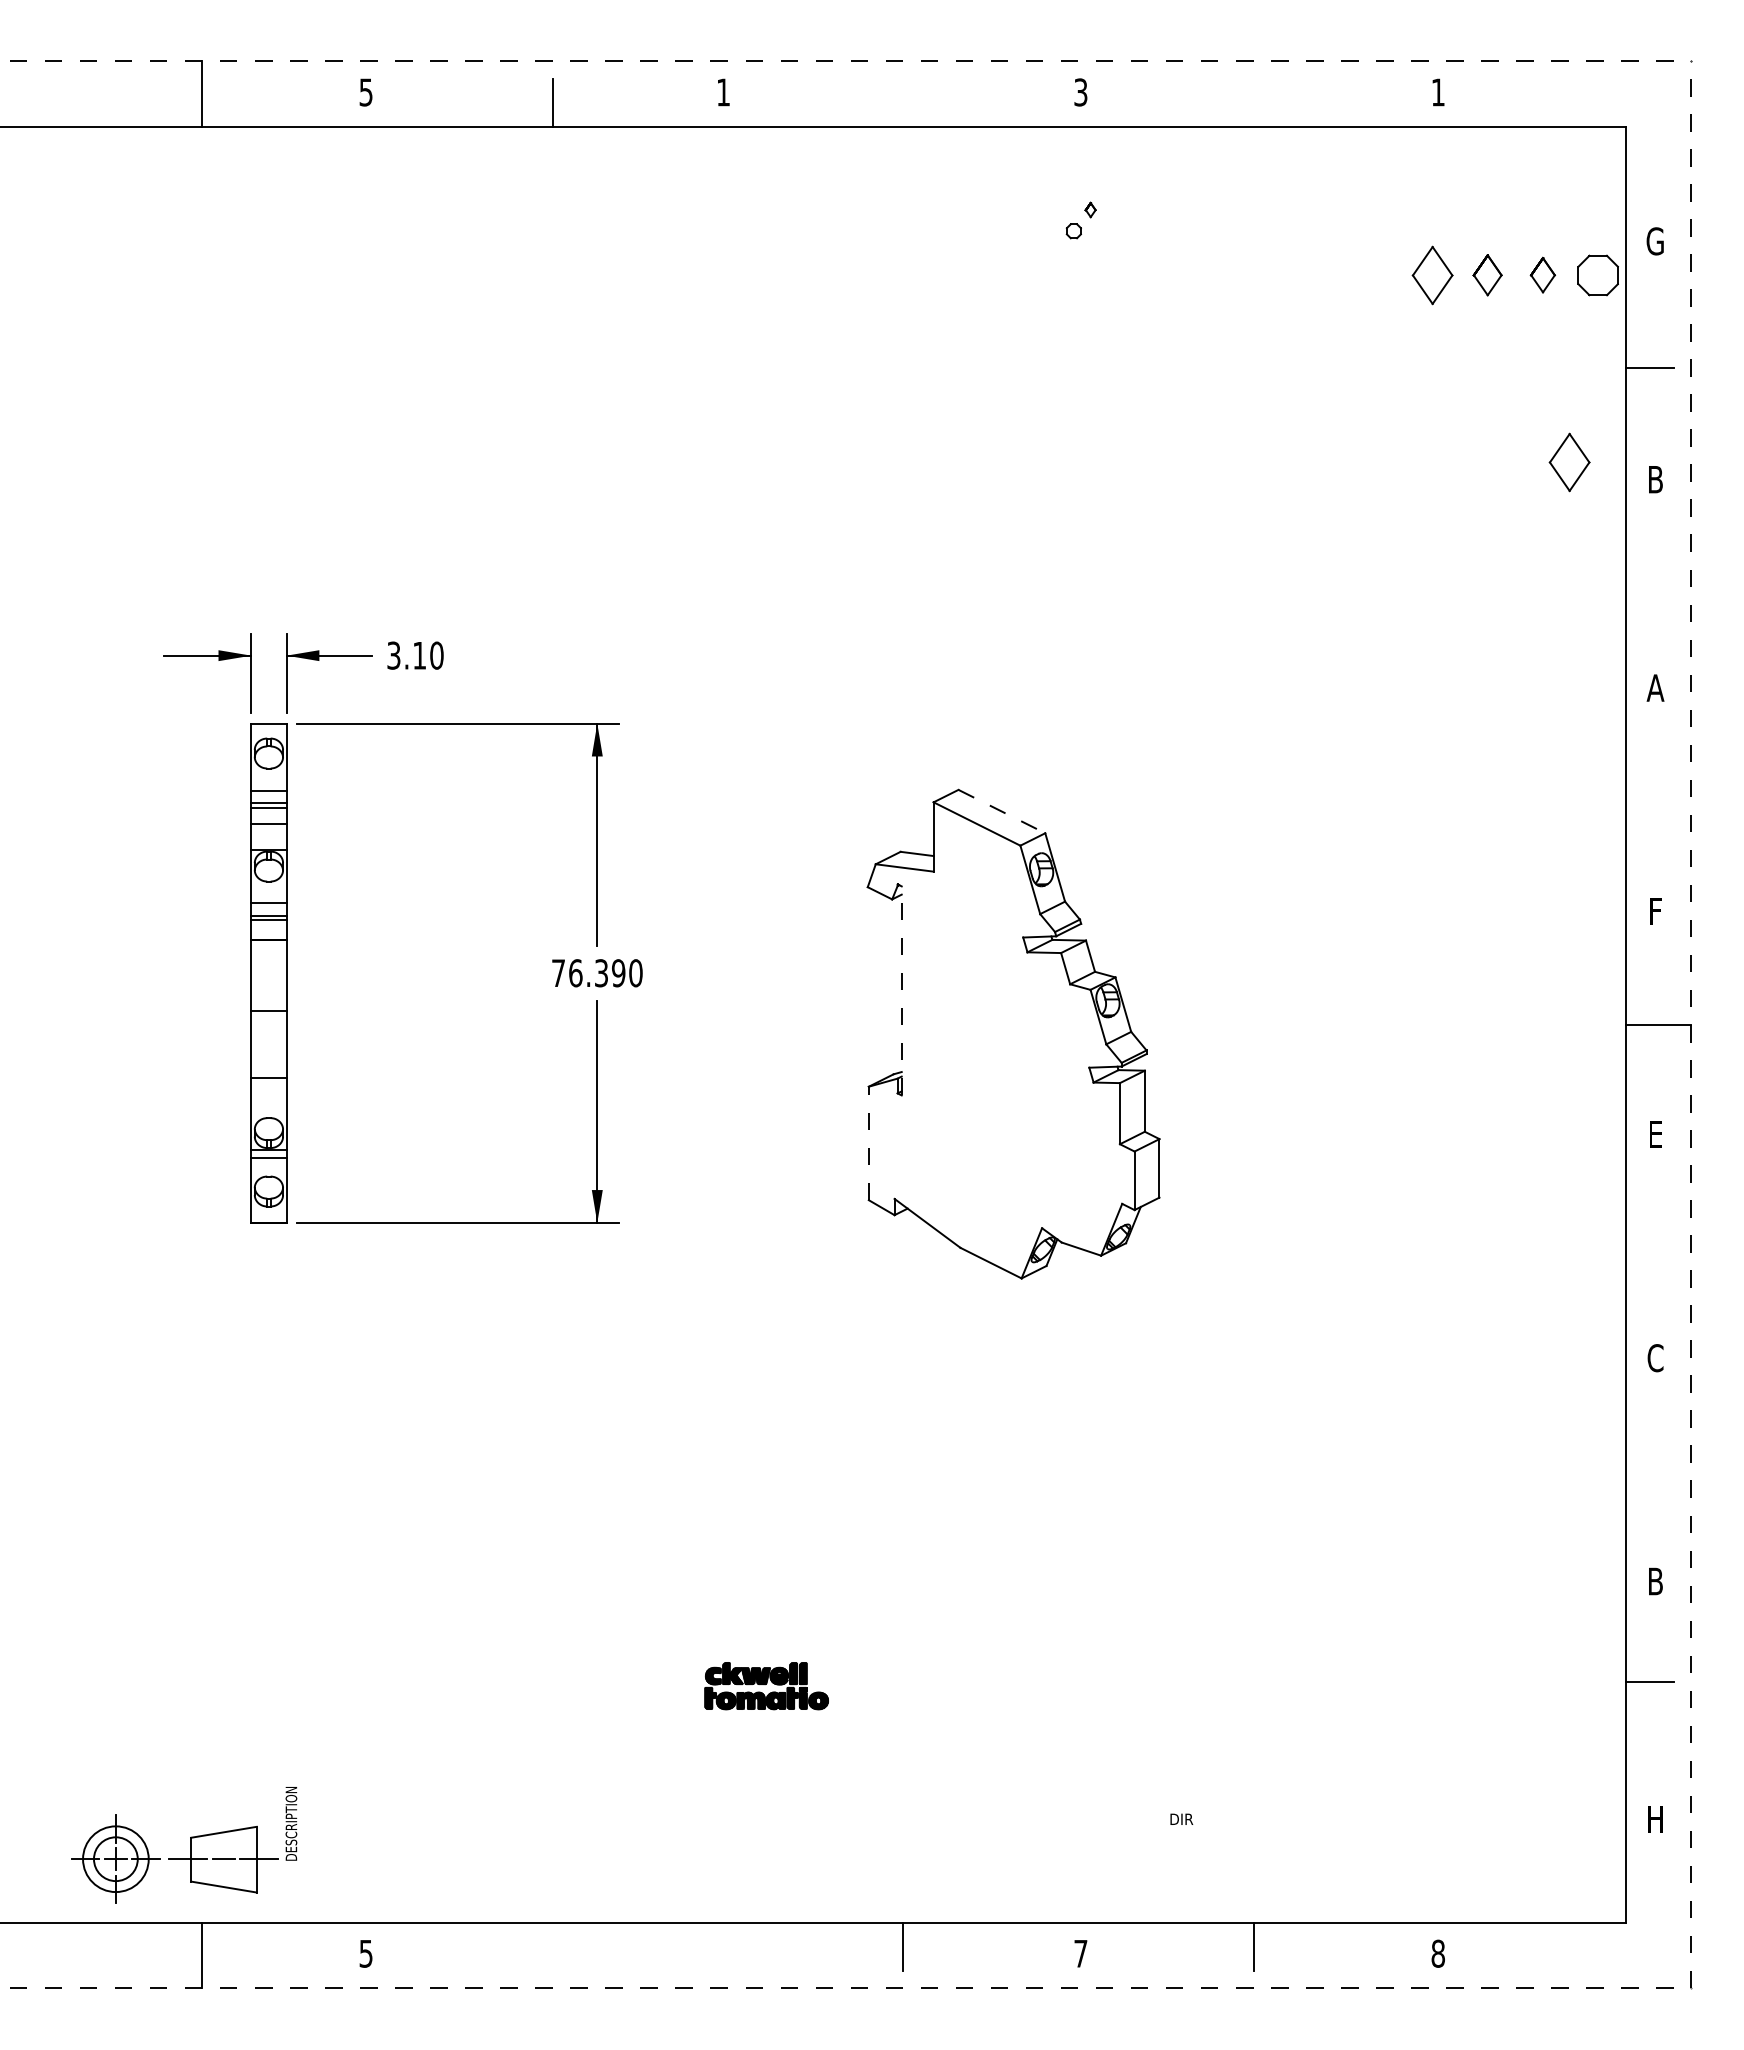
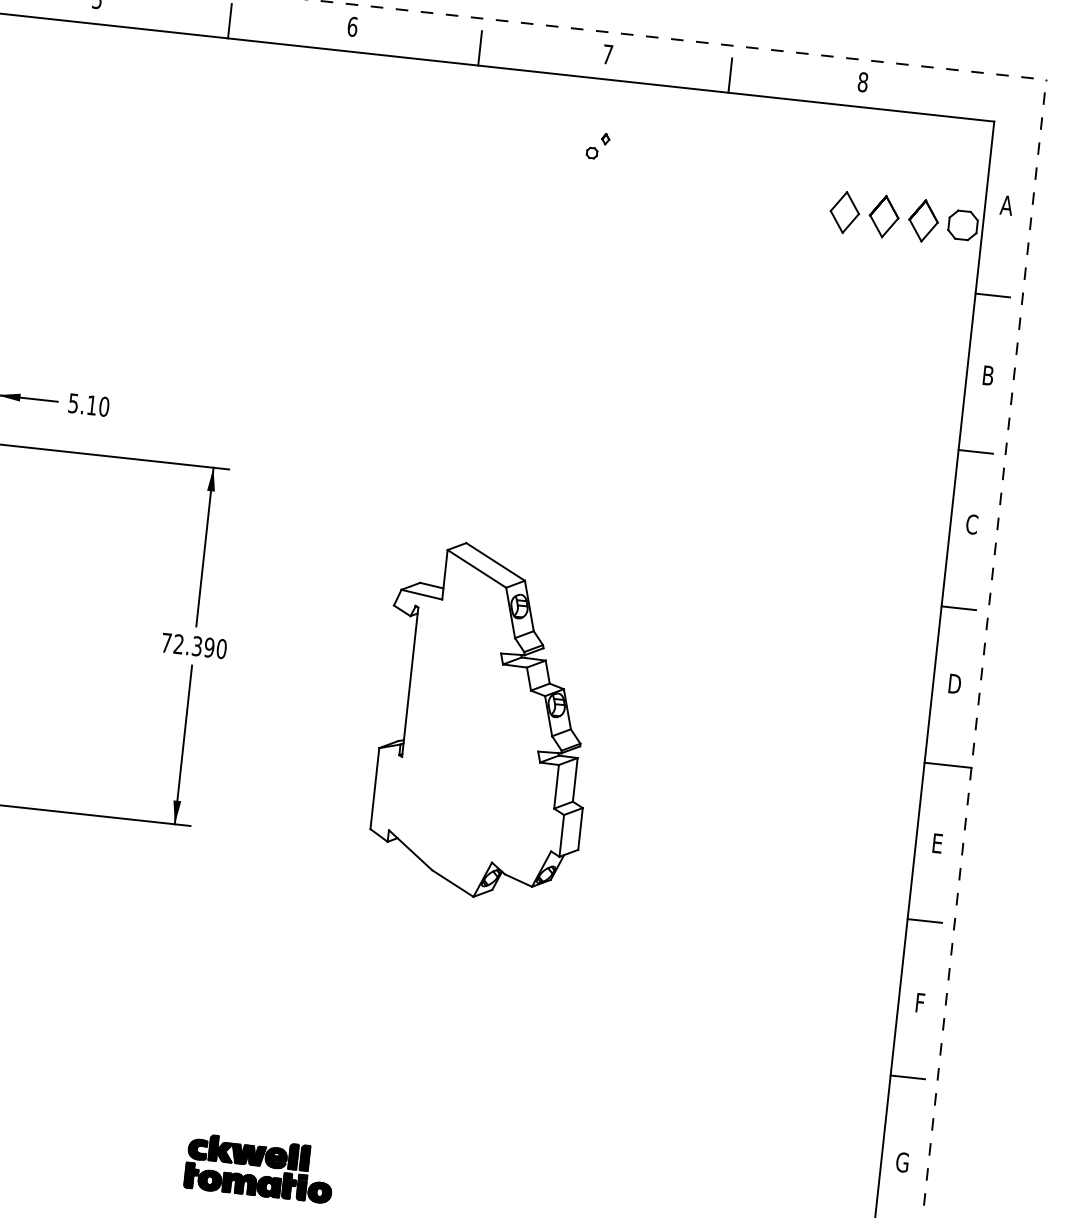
text: (723, 92) -> (352, 26), 1 -> 6
text: (1080, 92) -> (607, 54), 3 -> 7
text: (1437, 92) -> (862, 82), 1 -> 8
line: (903, 103) -> (480, 48), added
line: (1253, 103) -> (730, 75), added
text: (1655, 241) -> (1006, 205), G -> A
part: (1487, 274) -> (884, 216), size x1.43
part: (1542, 274) -> (923, 220), size x1.67
part: (1569, 462) -> (928, 356), removed
line: (1649, 587) -> (975, 452), added
text: (394, 655) -> (74, 403), 3.10 -> 5.10
text: (1655, 688) -> (971, 524), A -> C
line: (1649, 806) -> (958, 608), added
line: (1001, 811) -> (495, 561), dashed -> solid
text: (1655, 911) -> (954, 684), F -> D
text: (575, 973) -> (178, 644), 76.390 -> 72.390
line: (901, 990) -> (410, 681), dashed -> solid
line: (868, 1143) -> (374, 788), dashed -> solid
line: (1649, 1243) -> (924, 920), added
text: (1655, 1358) -> (919, 1003), C -> F
line: (1649, 1462) -> (907, 1077), added
text: (1654, 1581) -> (901, 1162), B -> G
part: (766, 1685) -> (259, 1167), size x1.67

